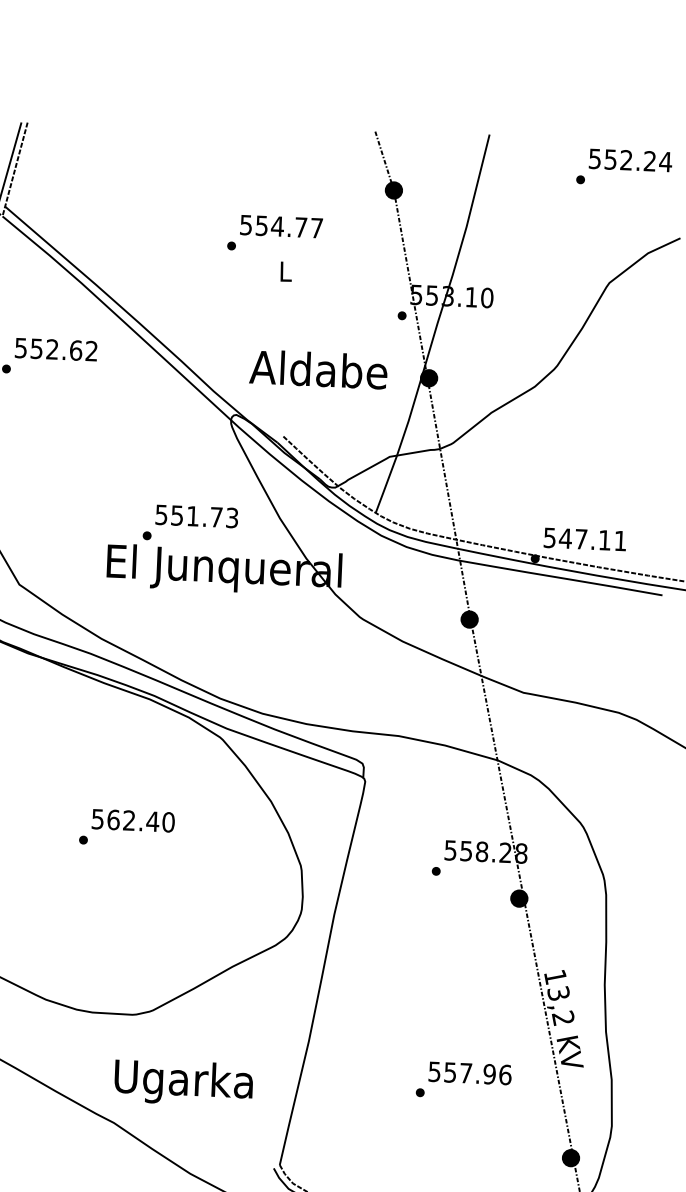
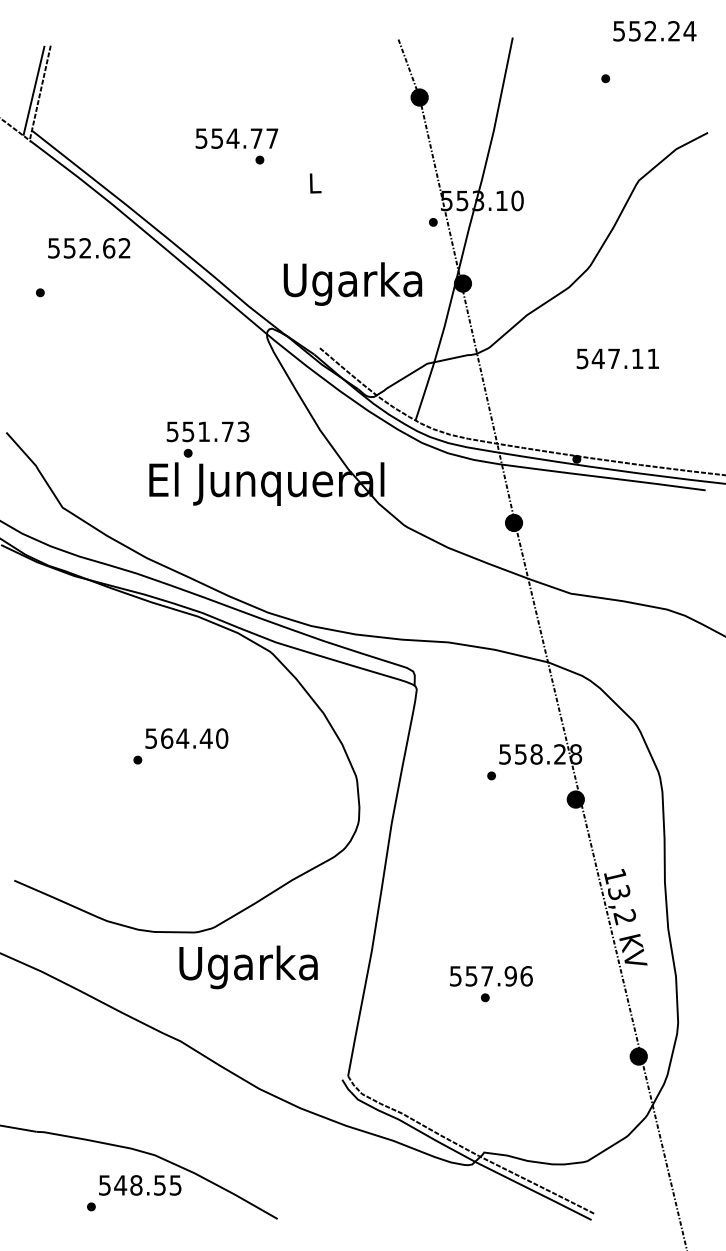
text: (630, 160) -> (654, 31), moved
text: (281, 226) -> (236, 138), moved
text: (56, 349) -> (89, 248), moved
text: (318, 373) -> (352, 283), Aldabe -> Ugarka
text: (196, 516) -> (207, 431), moved
text: (584, 539) -> (617, 358), moved
text: (129, 820) -> (182, 738), 562.40 -> 564.40
text: (470, 1073) -> (491, 976), moved
text: (183, 1083) -> (248, 967), moved

